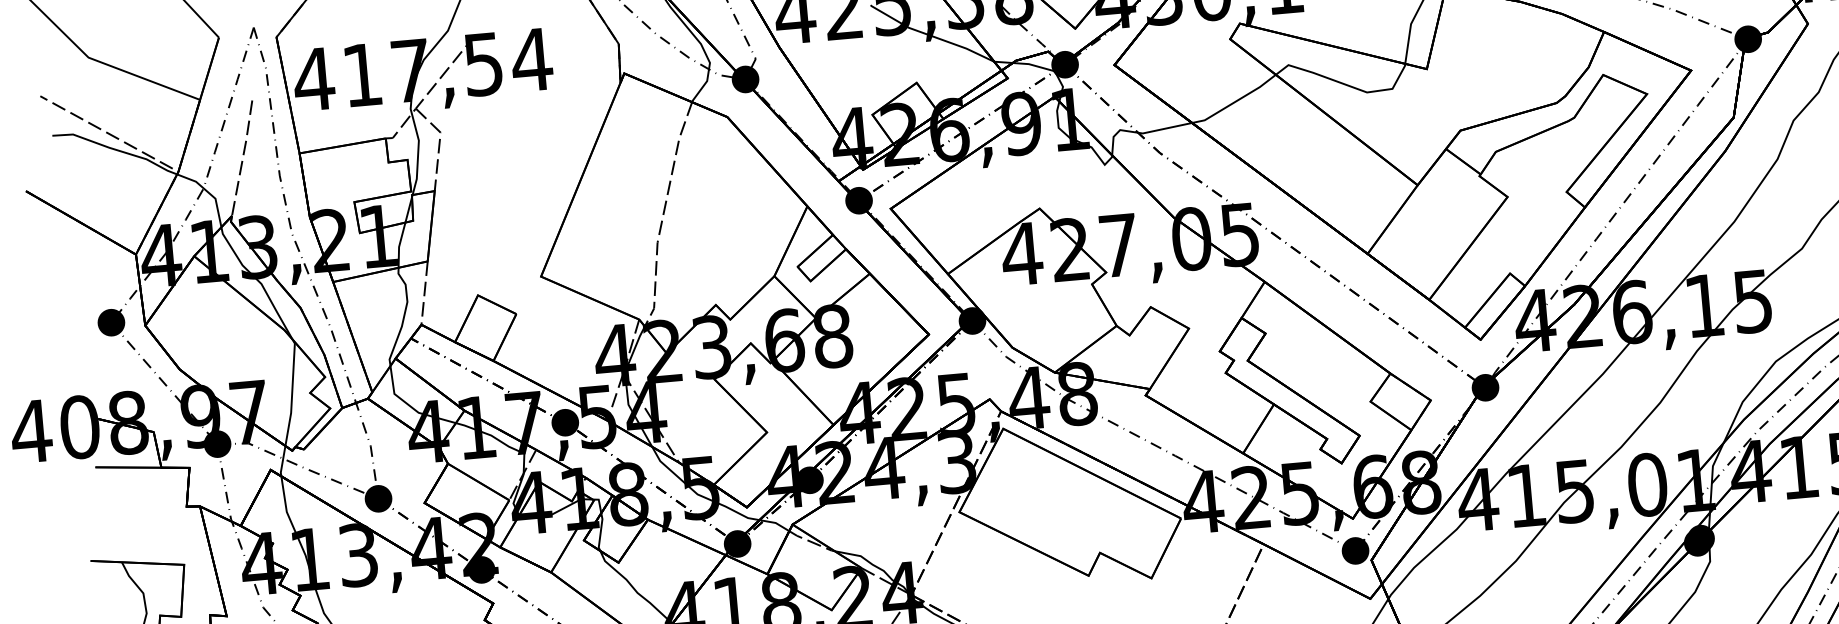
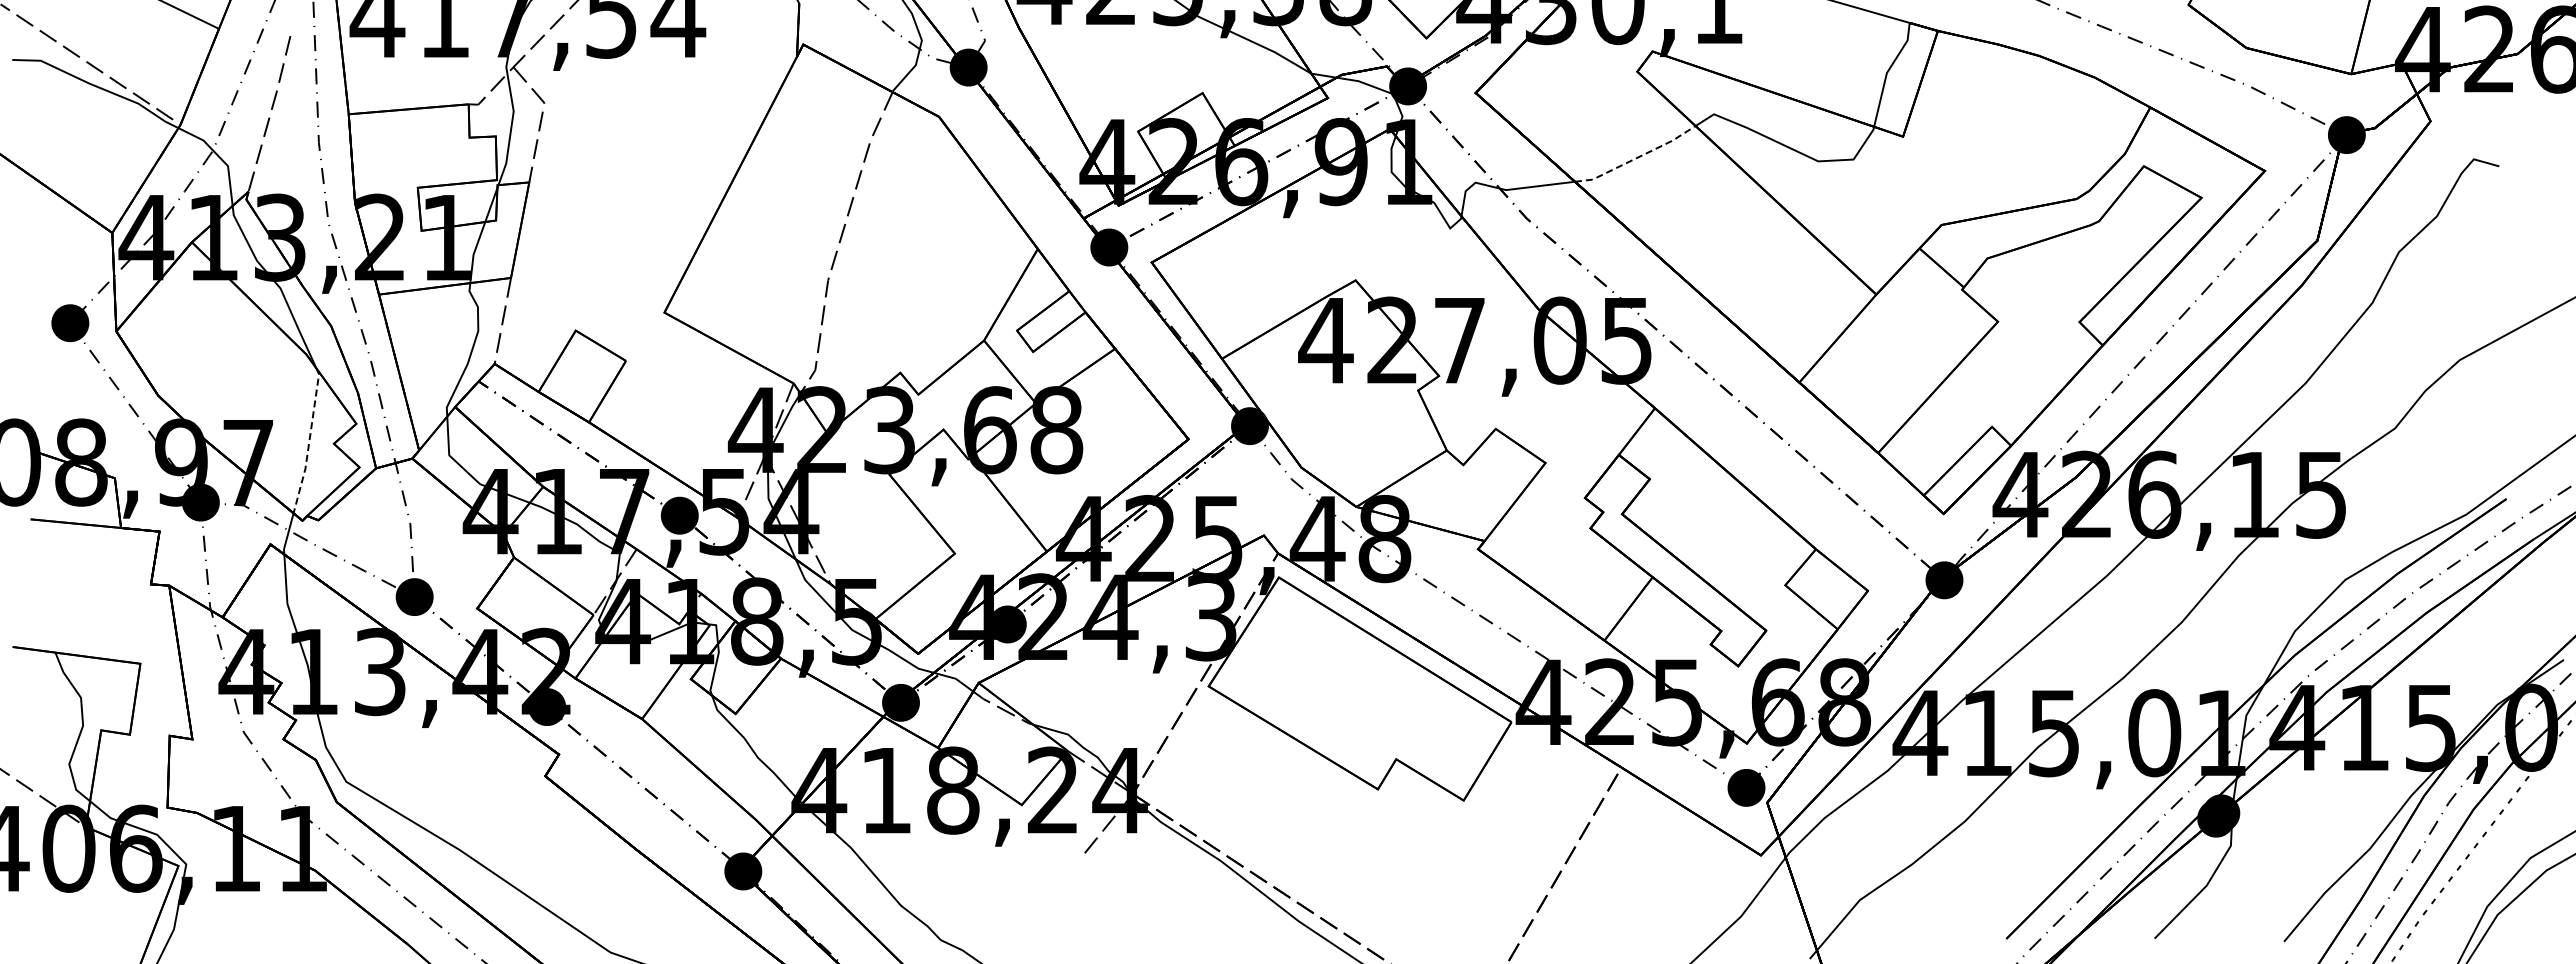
line: (1235, 101) -> (1637, 157), solid -> dashed
line: (292, 392) -> (309, 441), solid -> dashed

